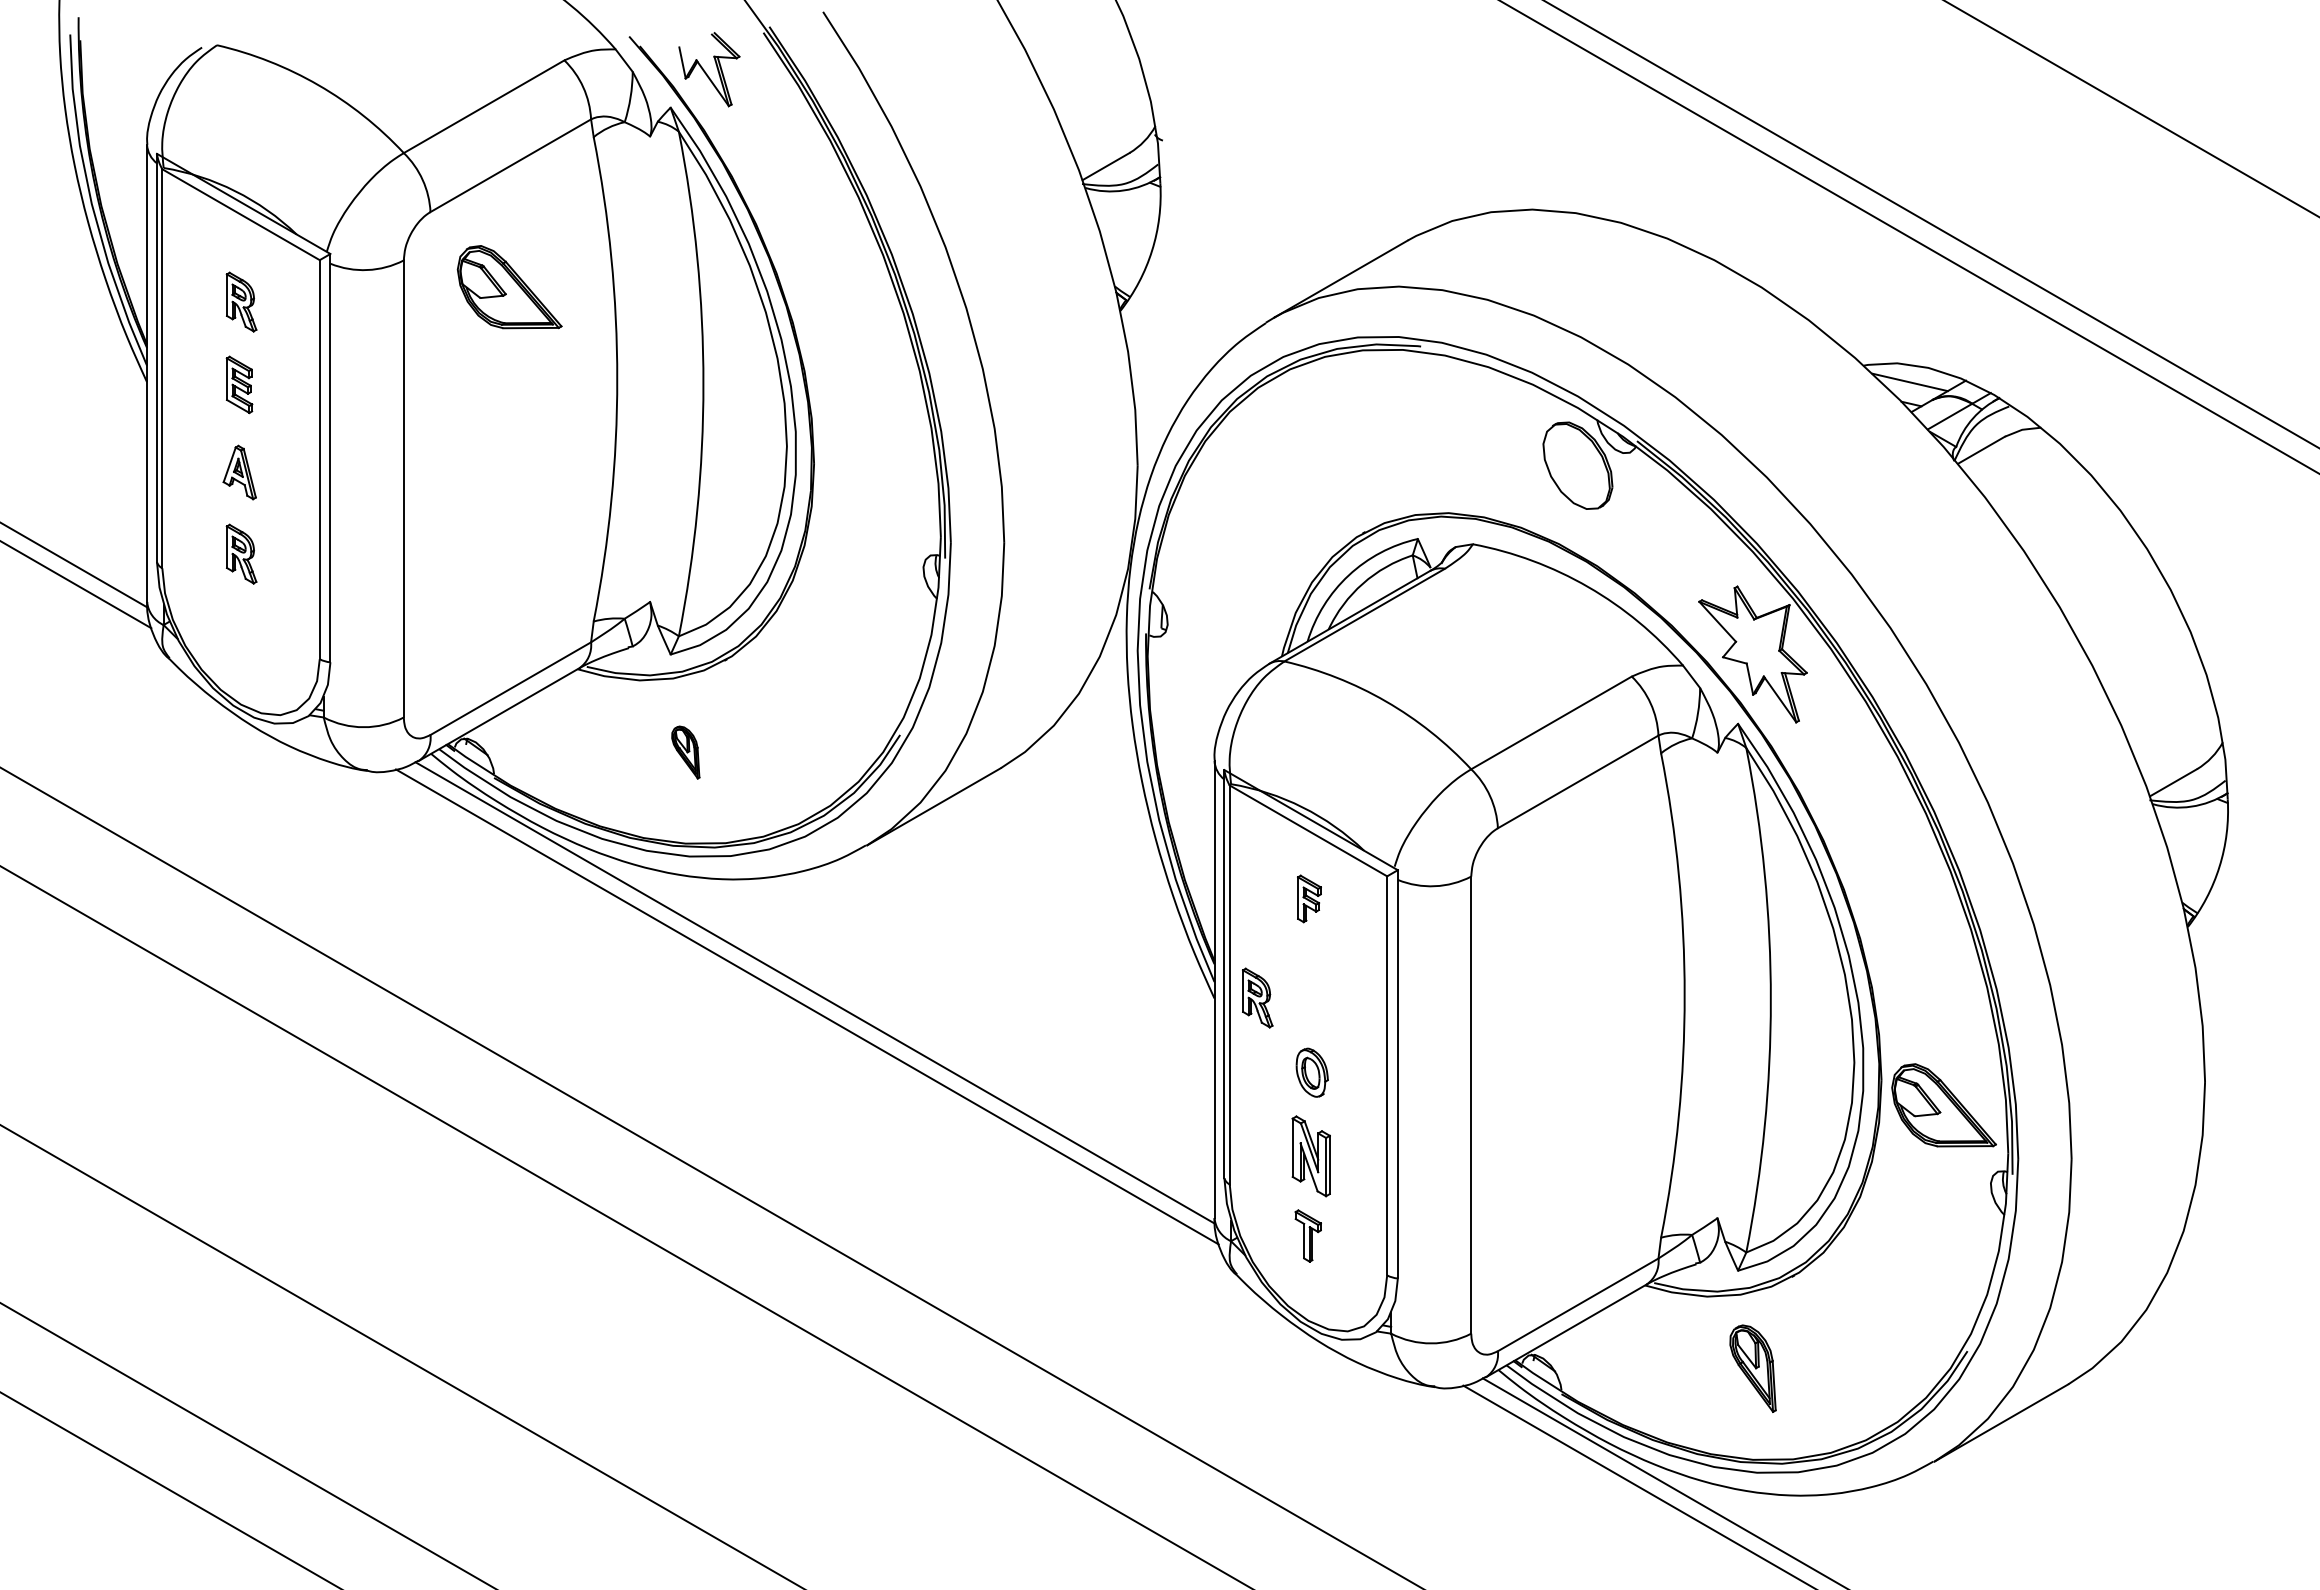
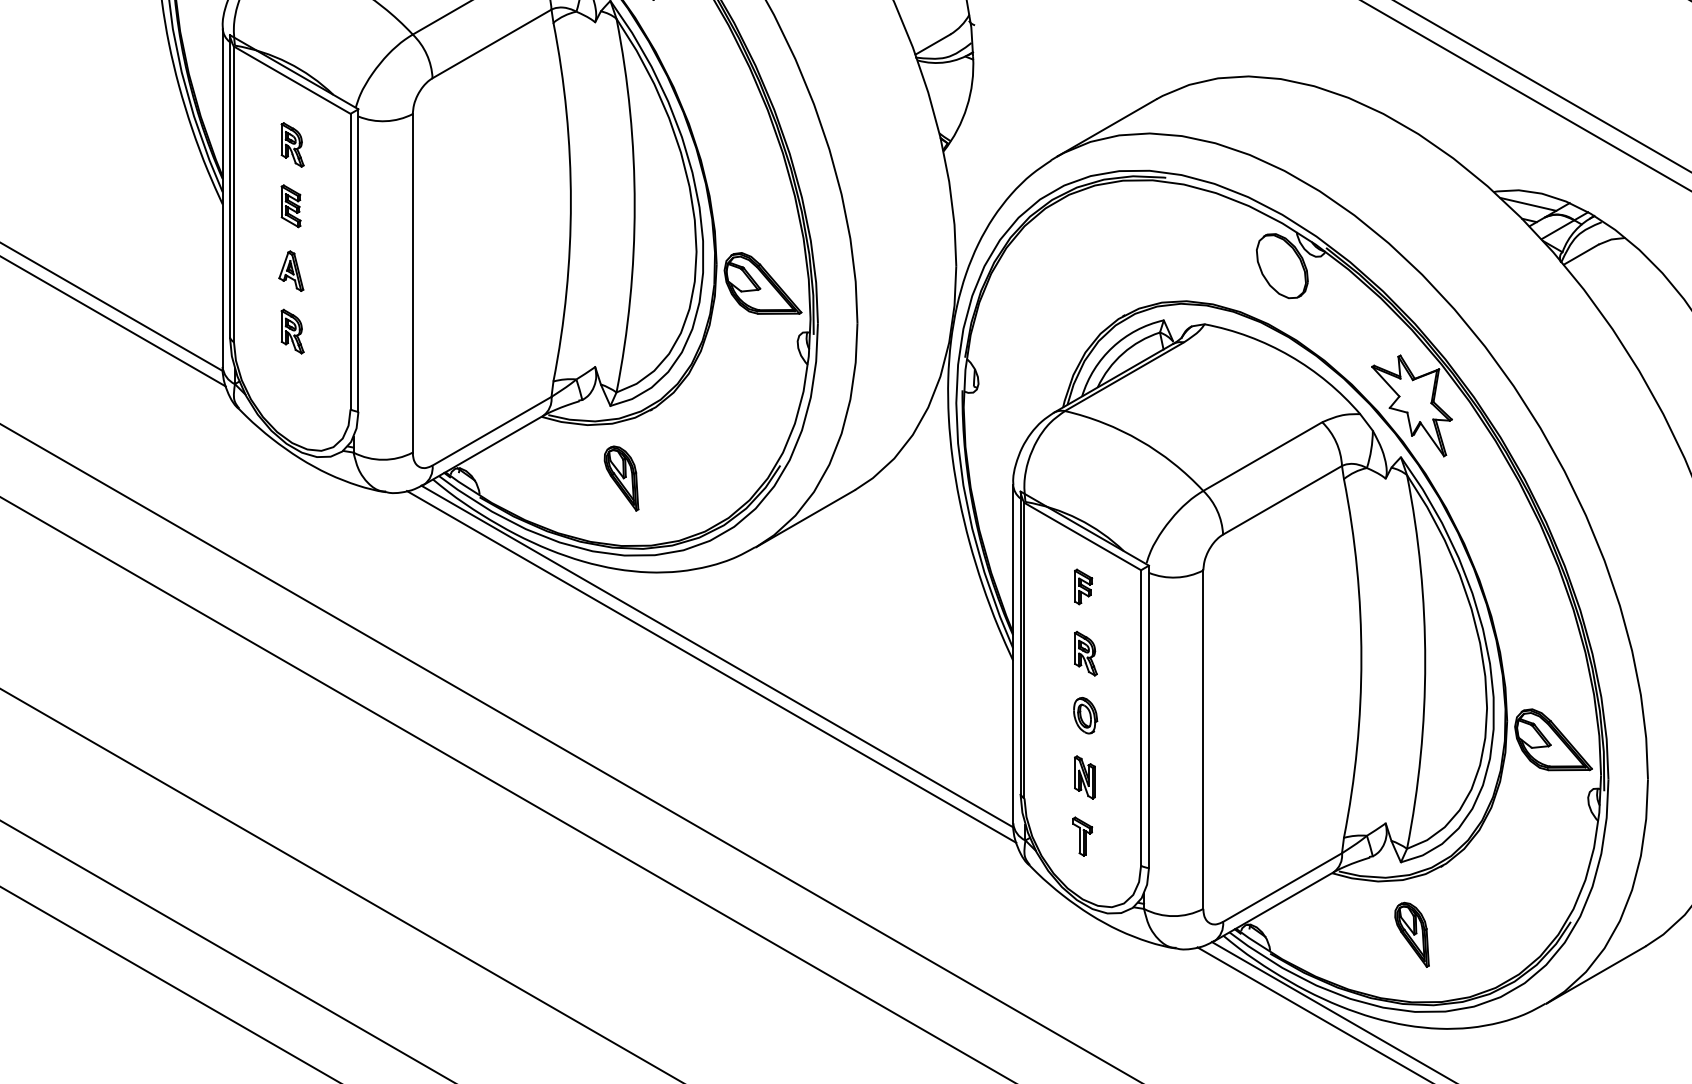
part: (509, 287) -> (762, 283), moved
part: (685, 752) -> (621, 478), size x1.67
part: (1257, 997) -> (1085, 653), moved
part: (1311, 1155) -> (1085, 776), size x0.71

